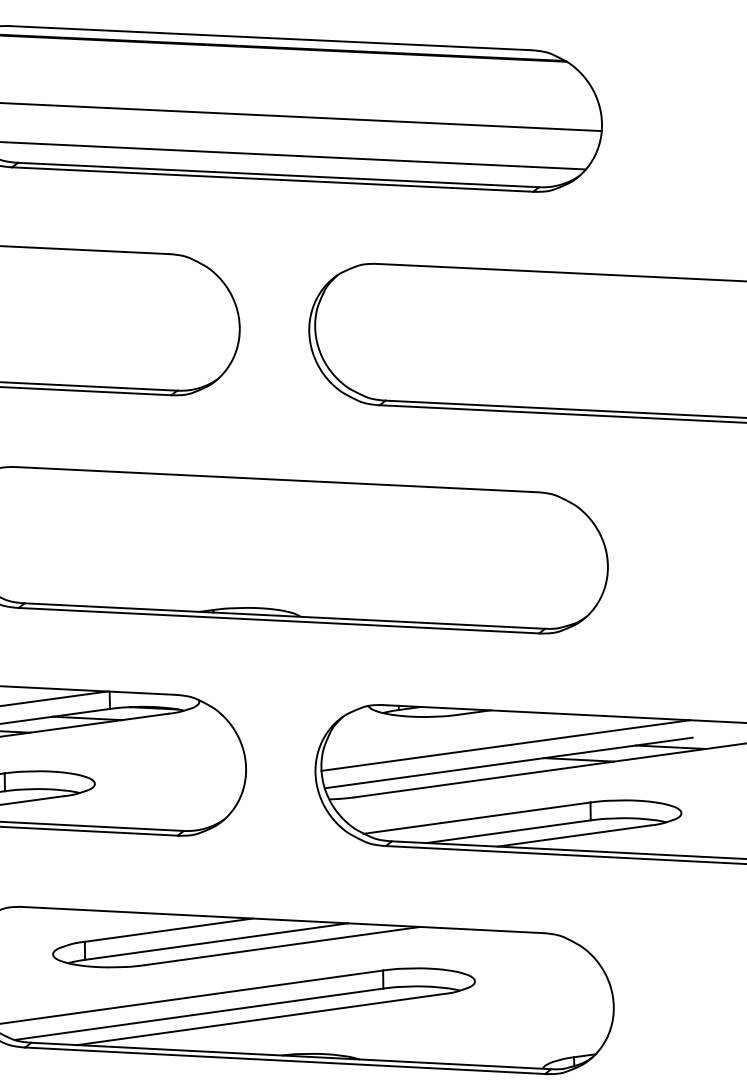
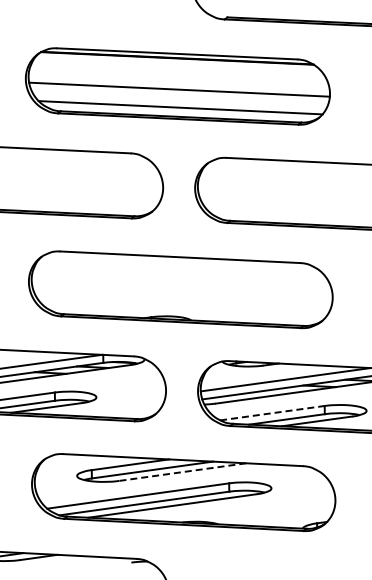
line: (477, 818) -> (272, 413), solid -> dashed
line: (281, 946) -> (182, 472), solid -> dashed

